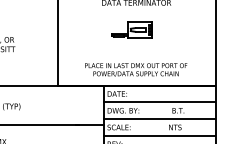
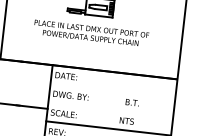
text: (136, 69) -> (91, 33), moved
line: (159, 102) -> (112, 91), removed
line: (159, 119) -> (110, 110), removed

